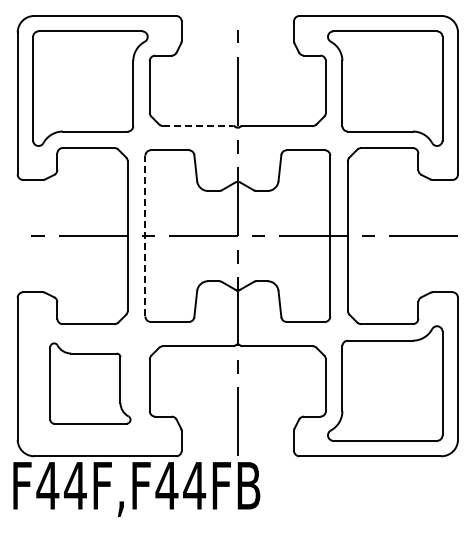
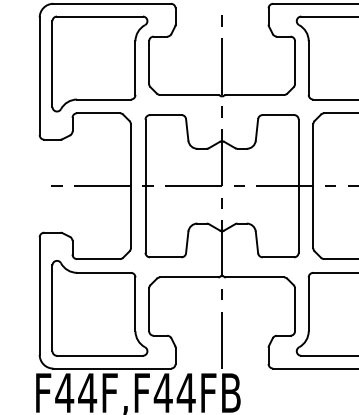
line: (198, 126) -> (189, 95), dashed -> solid
line: (145, 235) -> (145, 185), dashed -> solid
part: (90, 383) -> (100, 308), size x1.43

